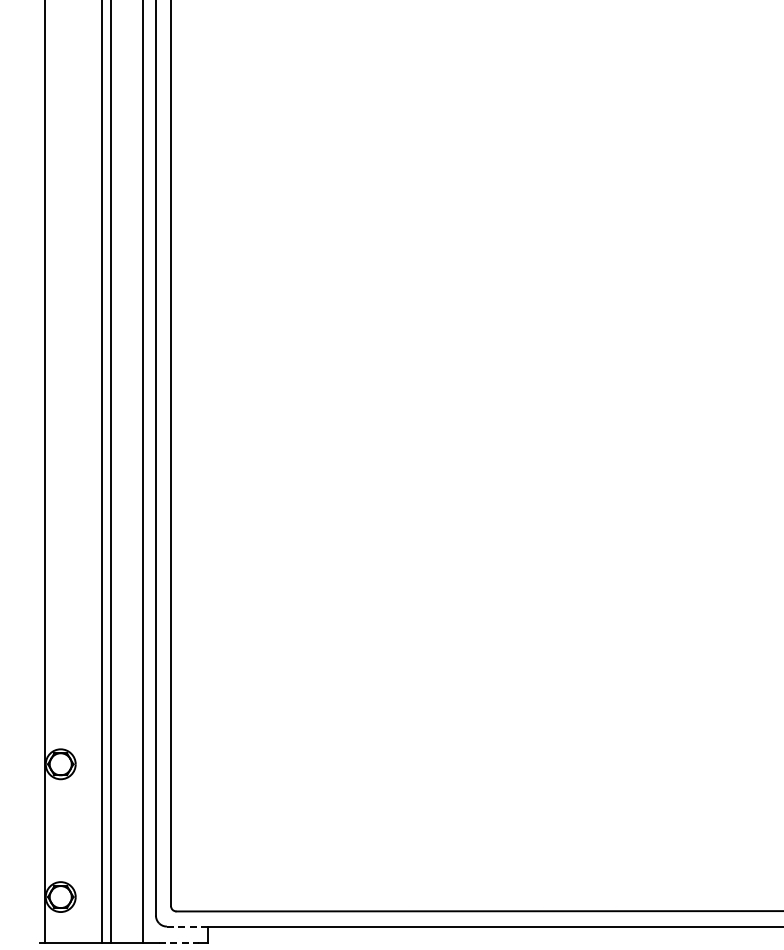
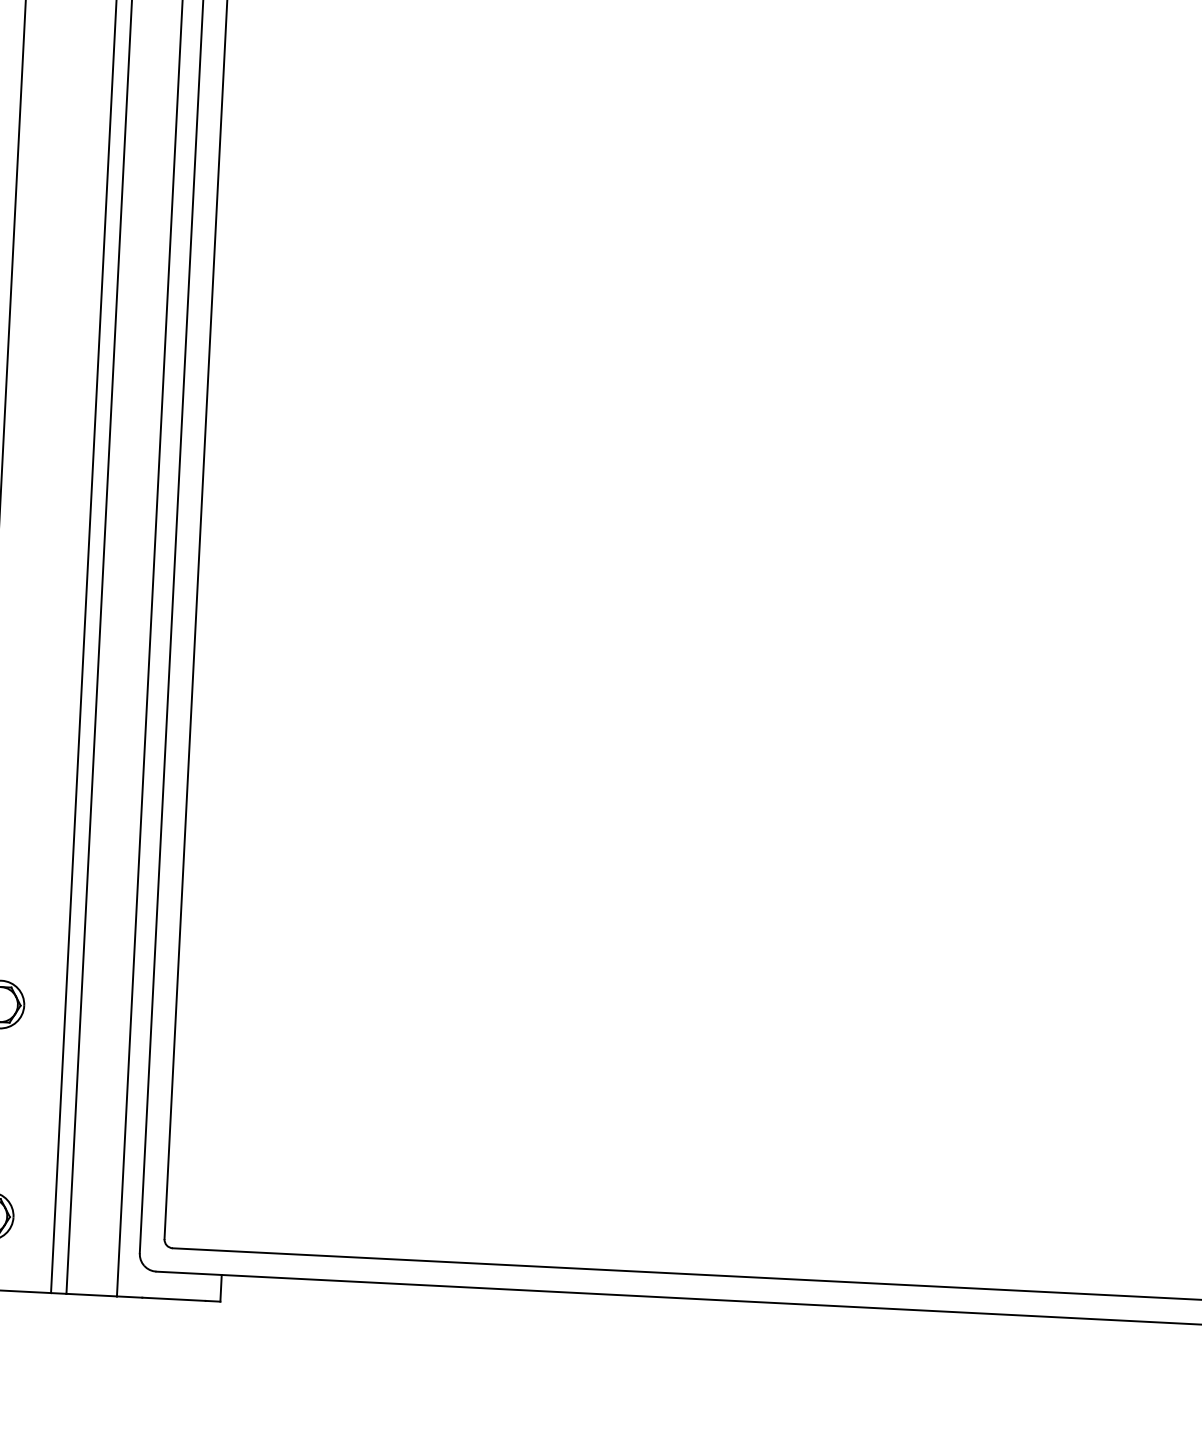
line: (187, 926) -> (189, 1273), dashed -> solid
line: (178, 943) -> (173, 1299), dashed -> solid

